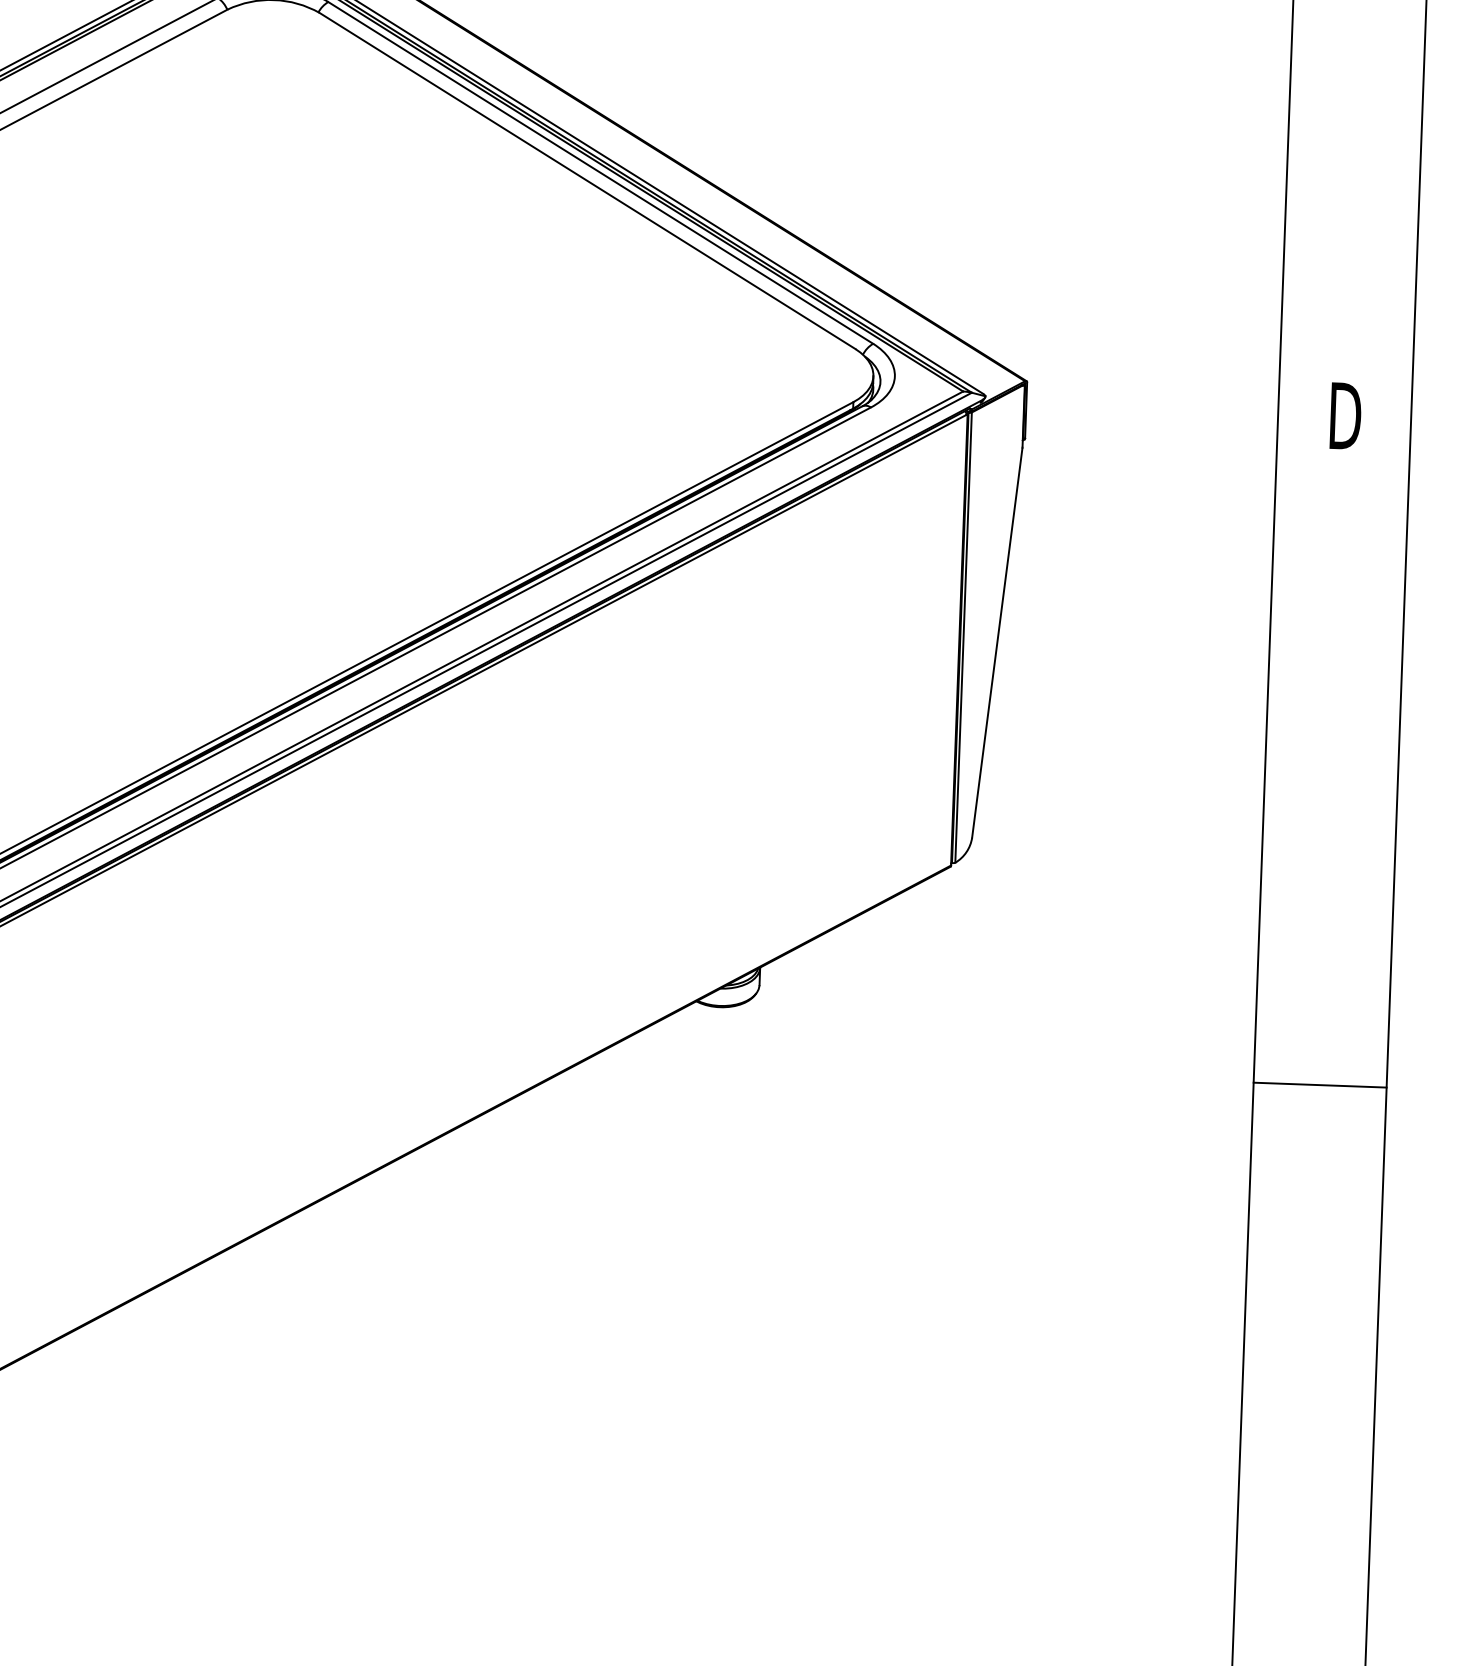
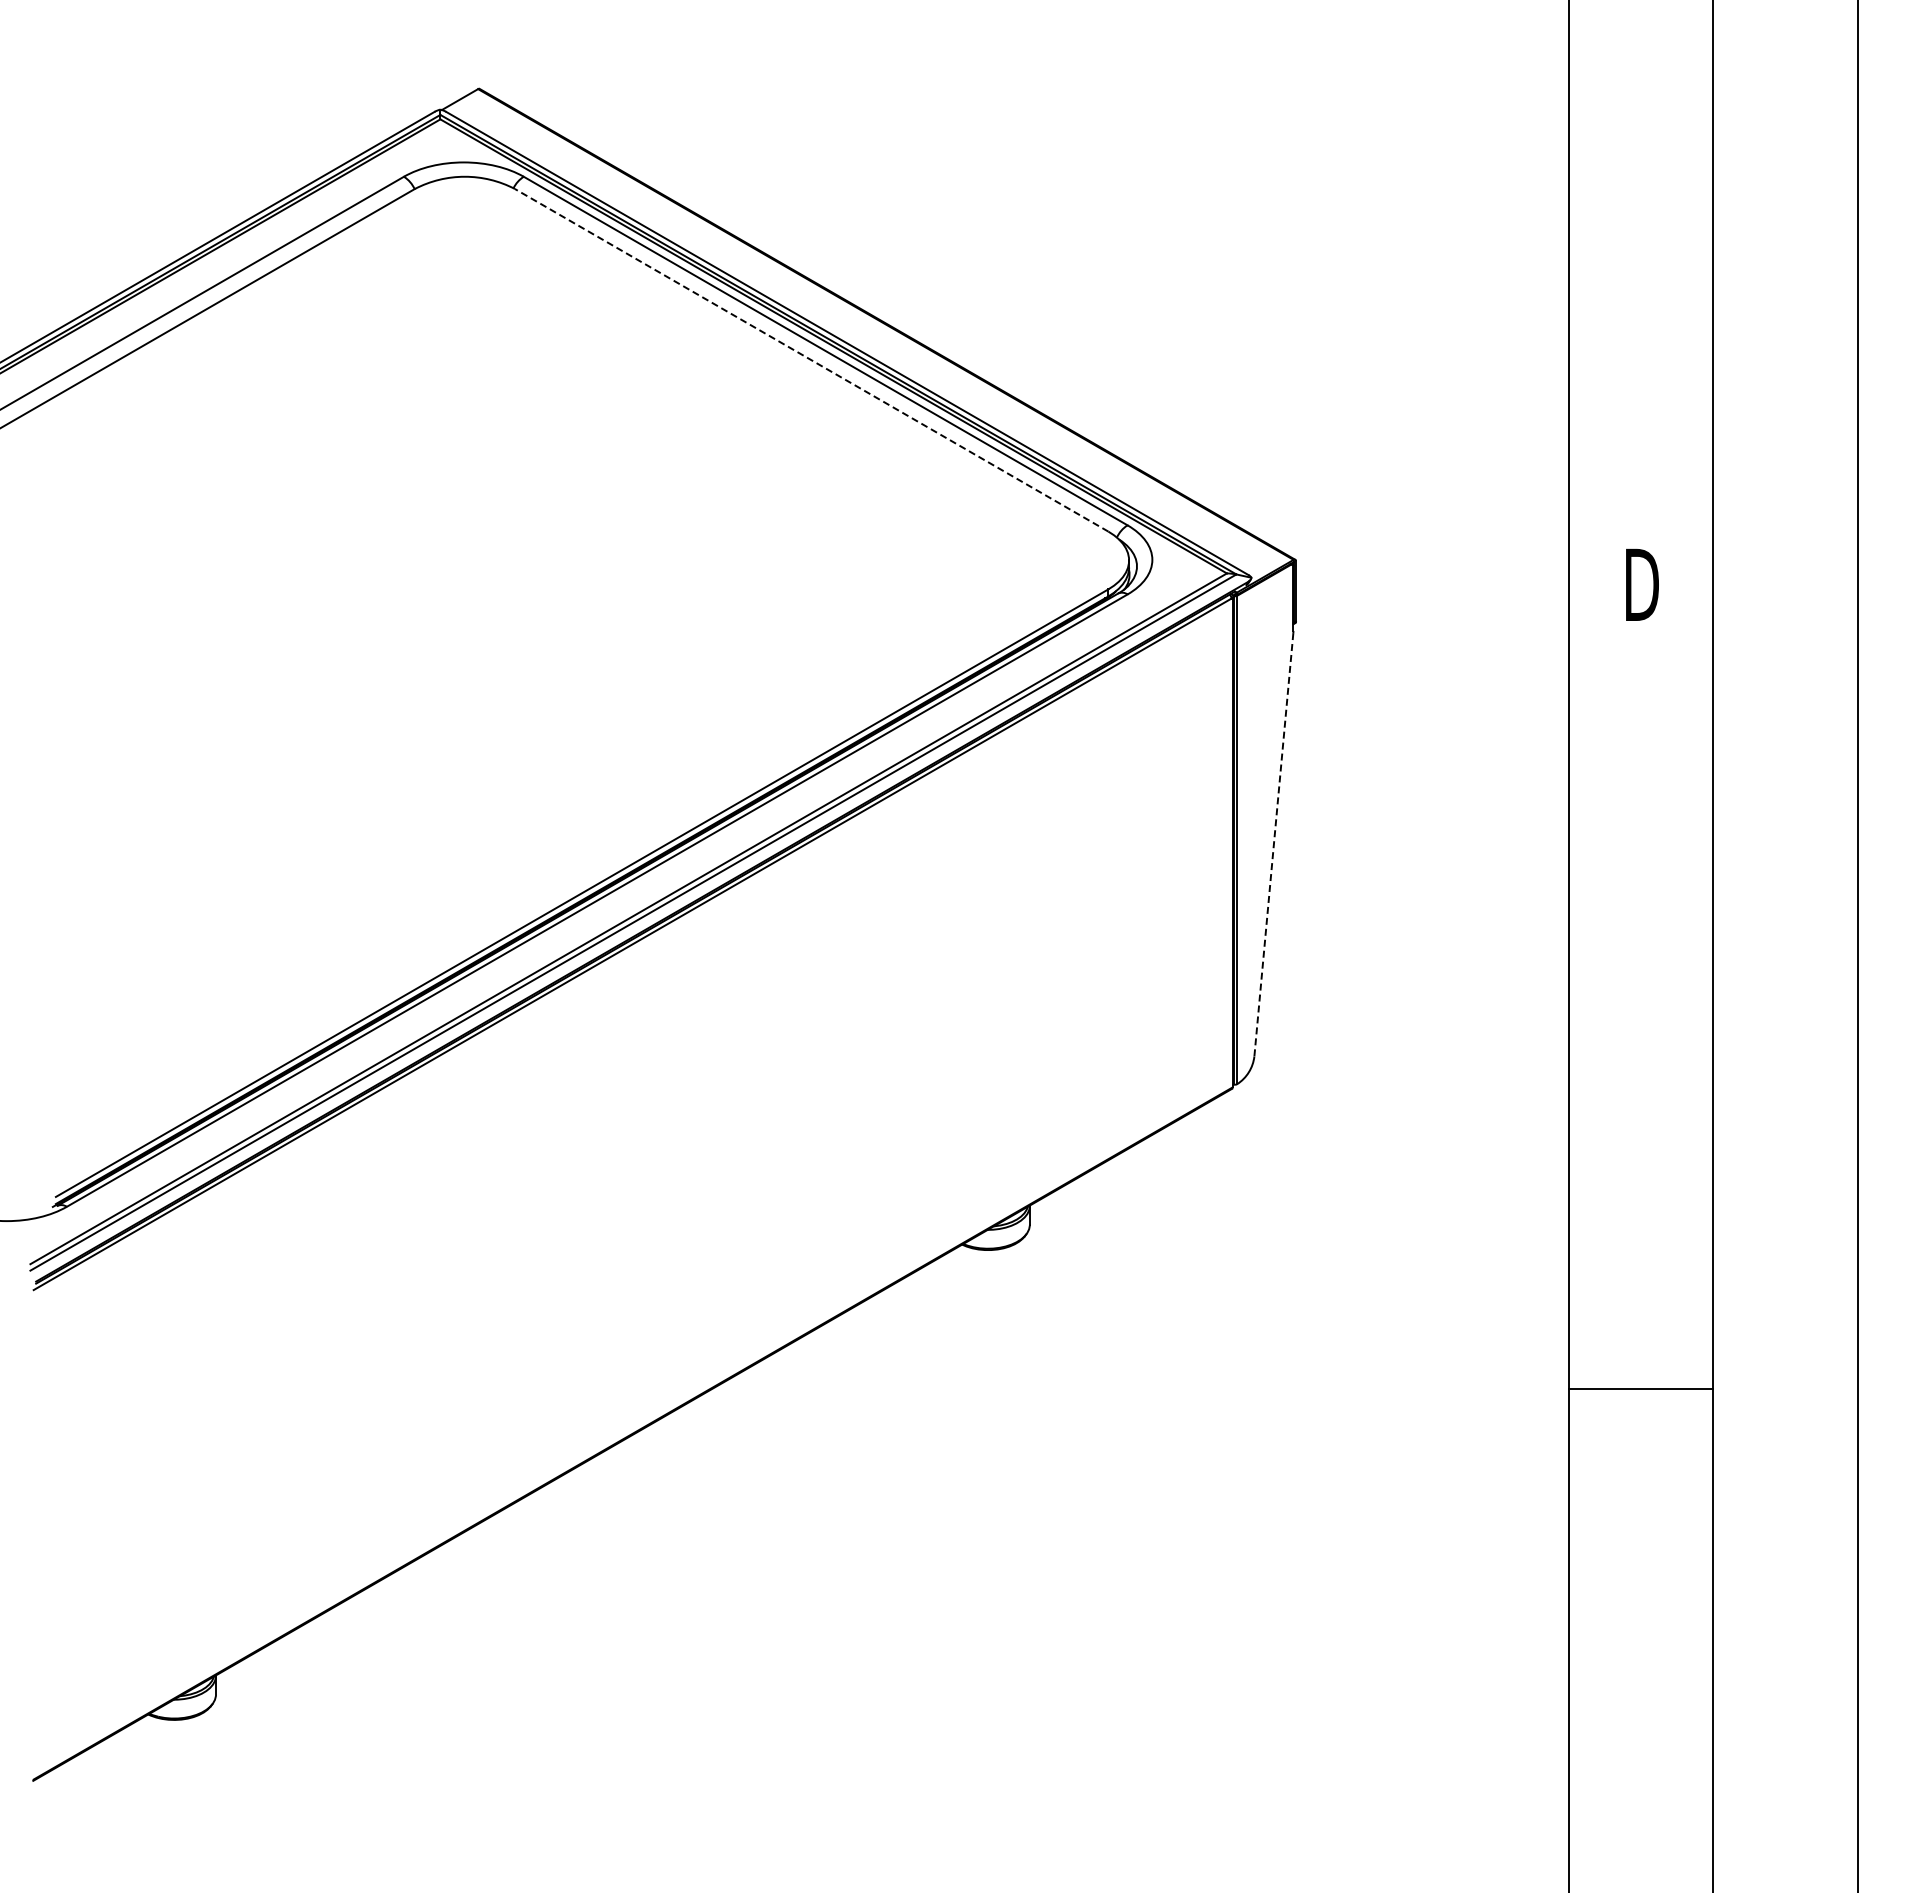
line: (587, 181) -> (811, 360), solid -> dashed
line: (996, 642) -> (1273, 844), solid -> dashed
line: (1320, 1085) -> (1641, 1388), moved

